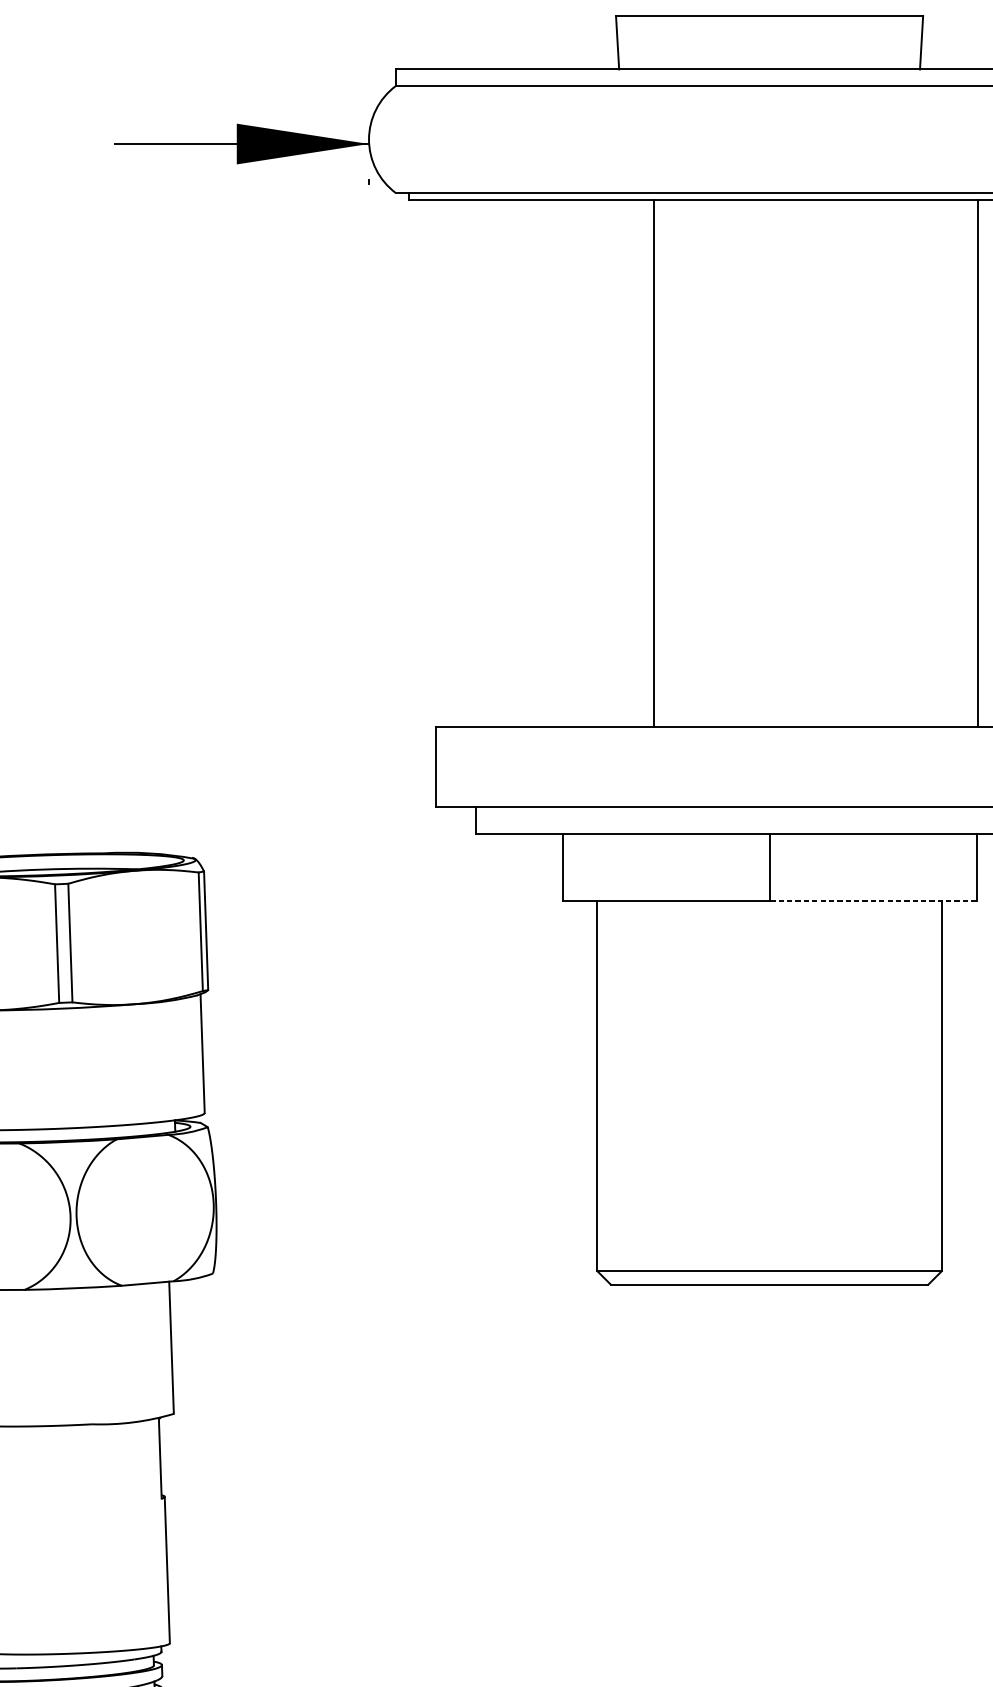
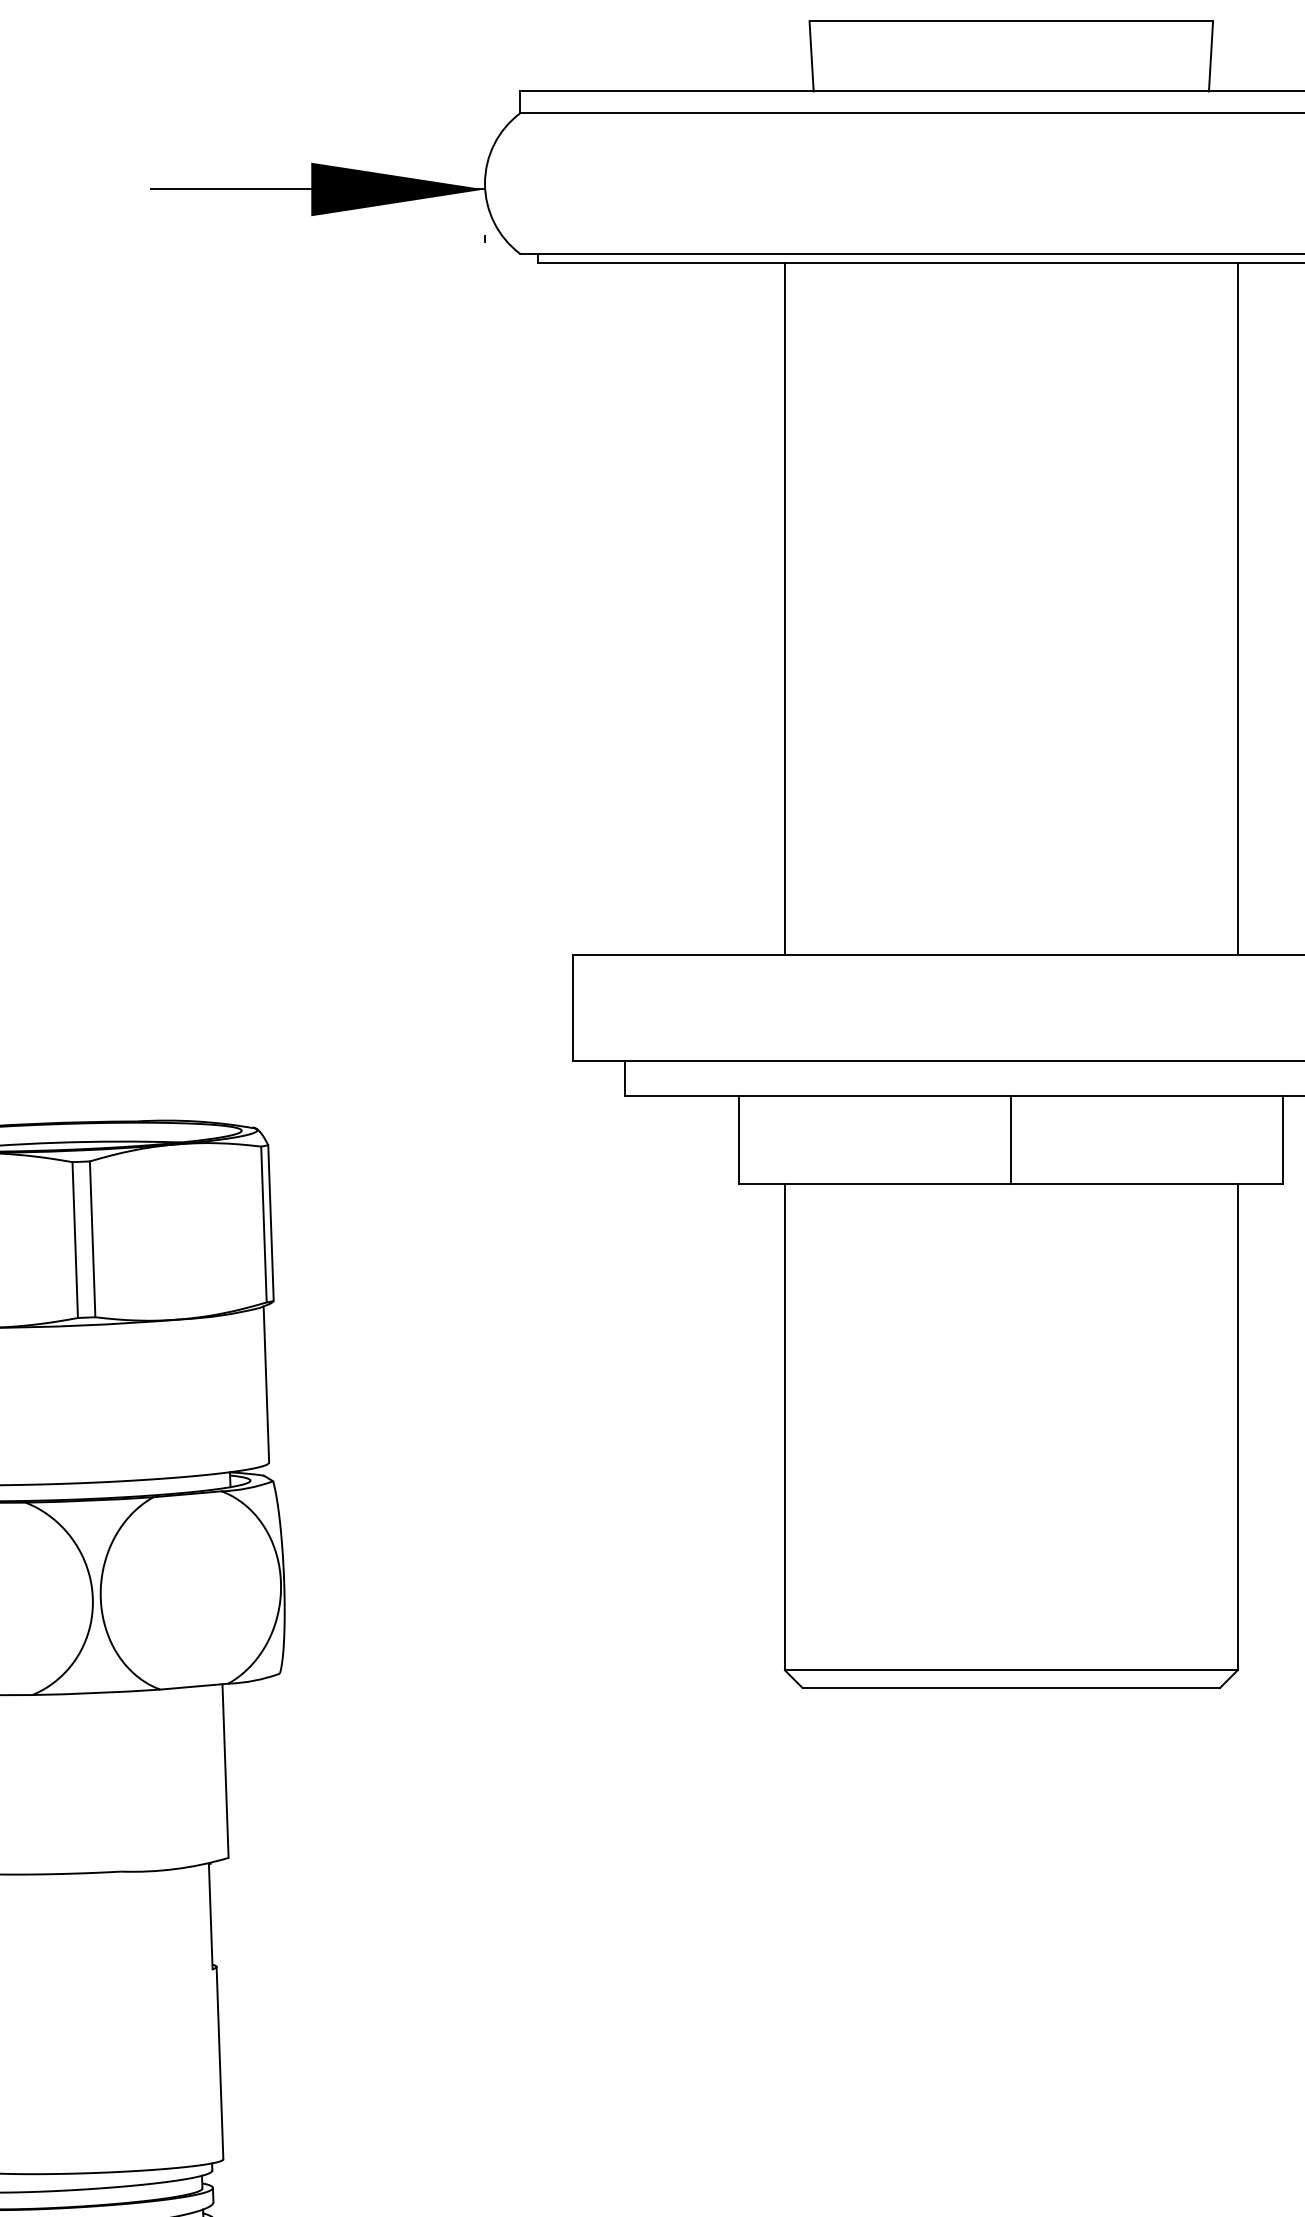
line: (654, 462) -> (785, 608), moved
line: (977, 462) -> (1237, 608), moved
line: (873, 900) -> (1147, 1183), dashed -> solid

